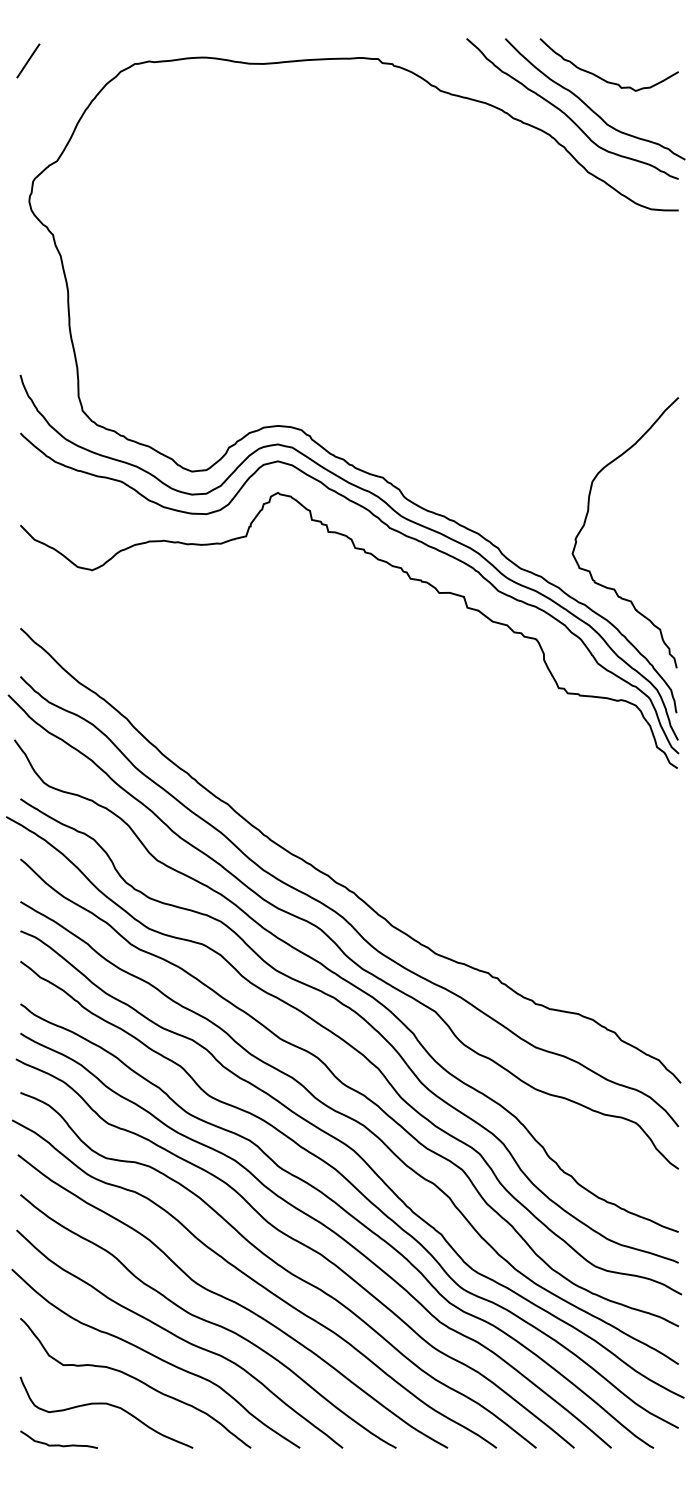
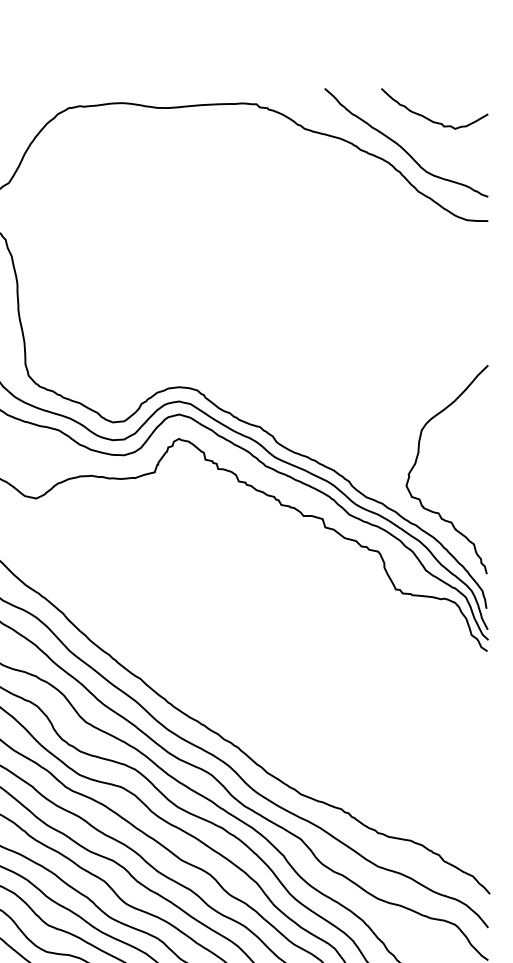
curve: (588, 105) -> (418, 140), removed

